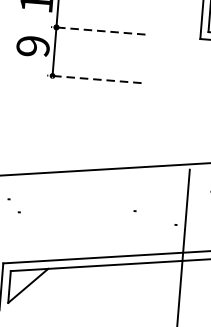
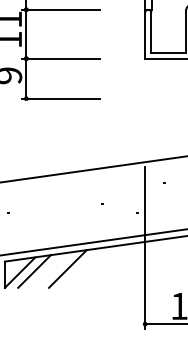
line: (97, 30) -> (60, 58), dashed -> solid
line: (93, 78) -> (60, 98), dashed -> solid
line: (45, 285) -> (34, 271), added
line: (85, 285) -> (67, 268), added

